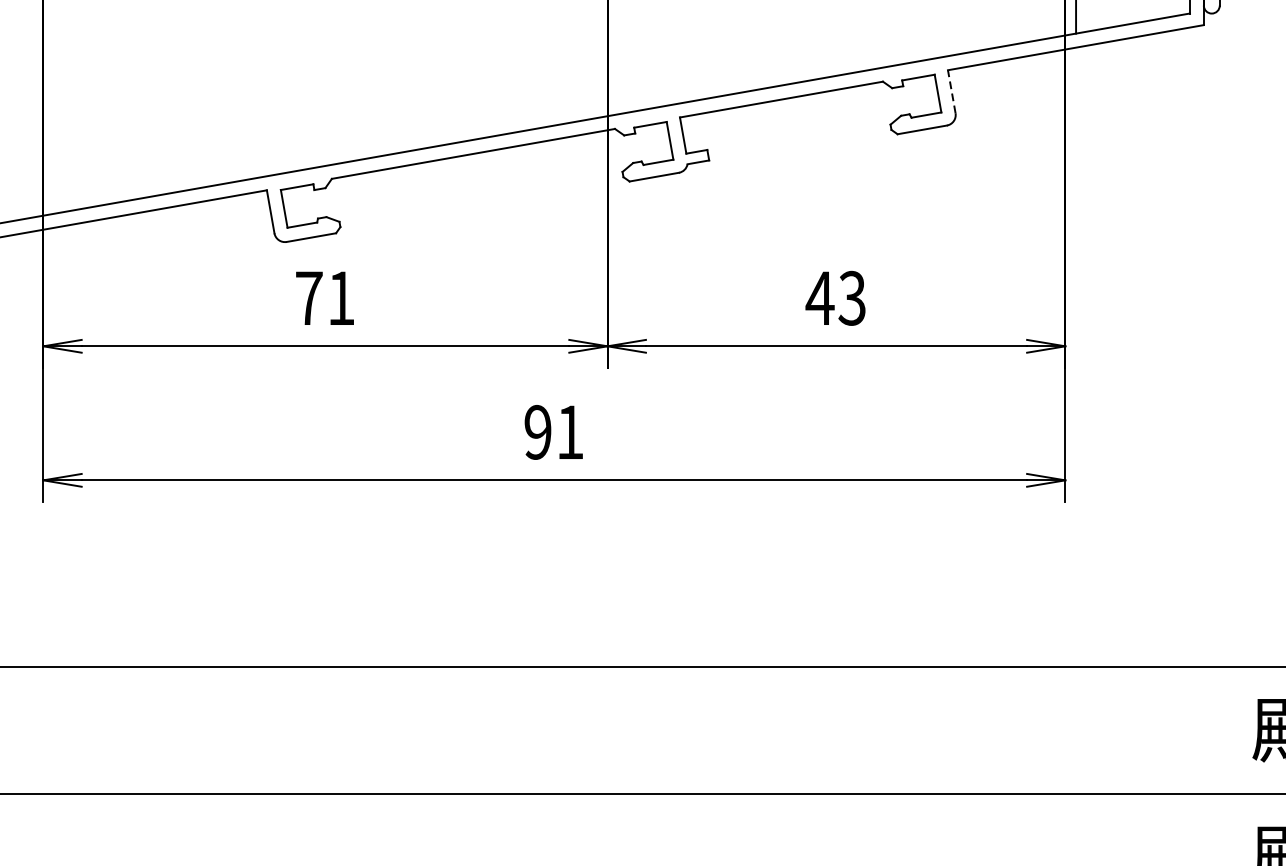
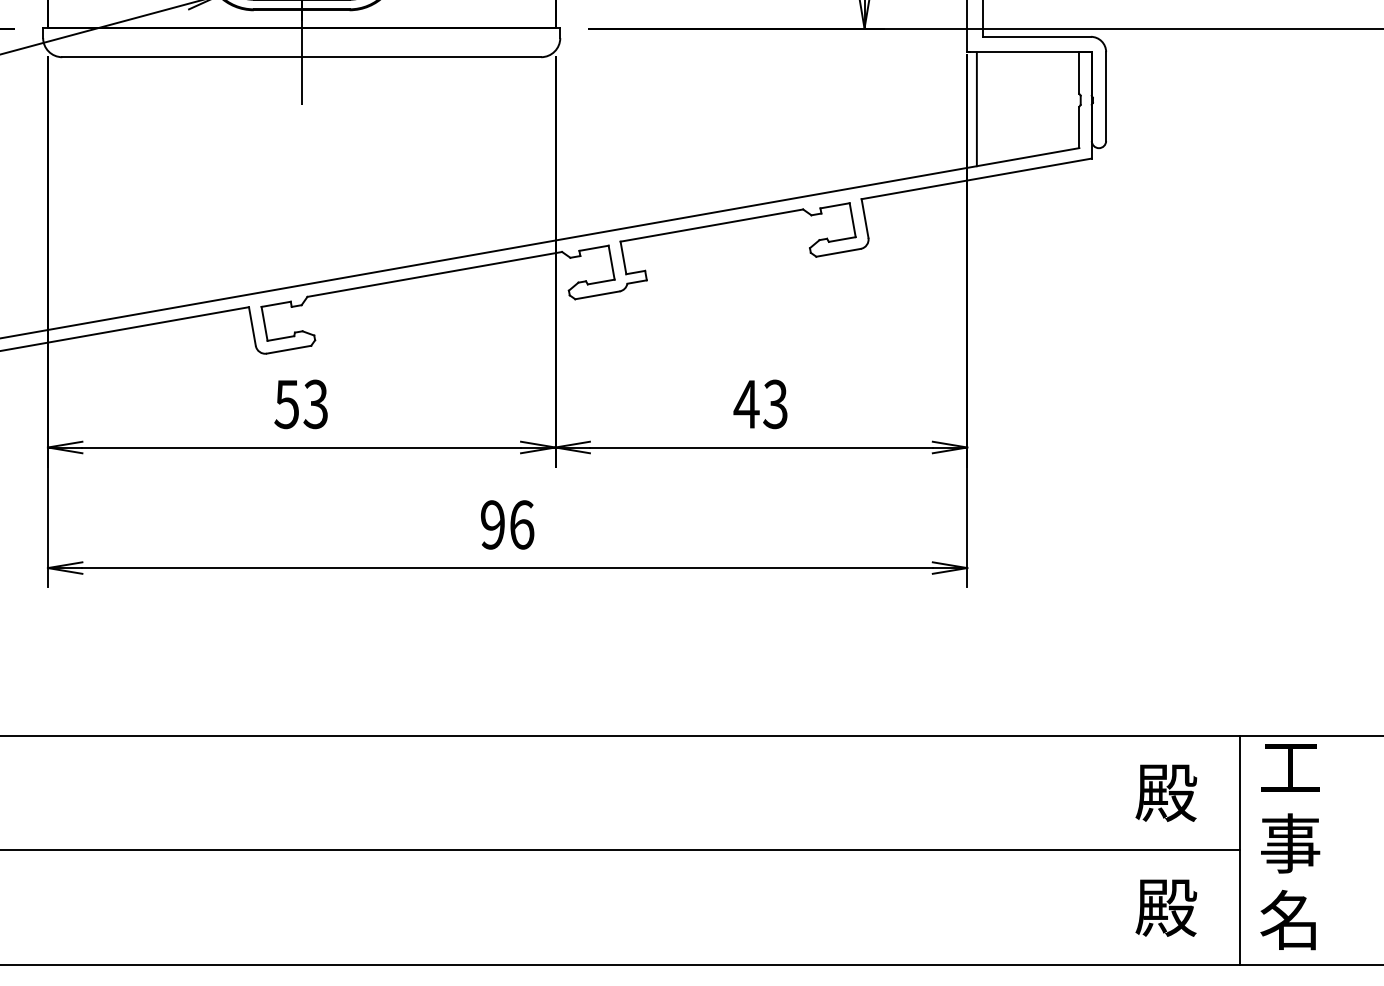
line: (952, 91) -> (865, 218), dashed -> solid
text: (324, 298) -> (300, 404), 71 -> 53
text: (570, 431) -> (522, 524), 91 -> 96

